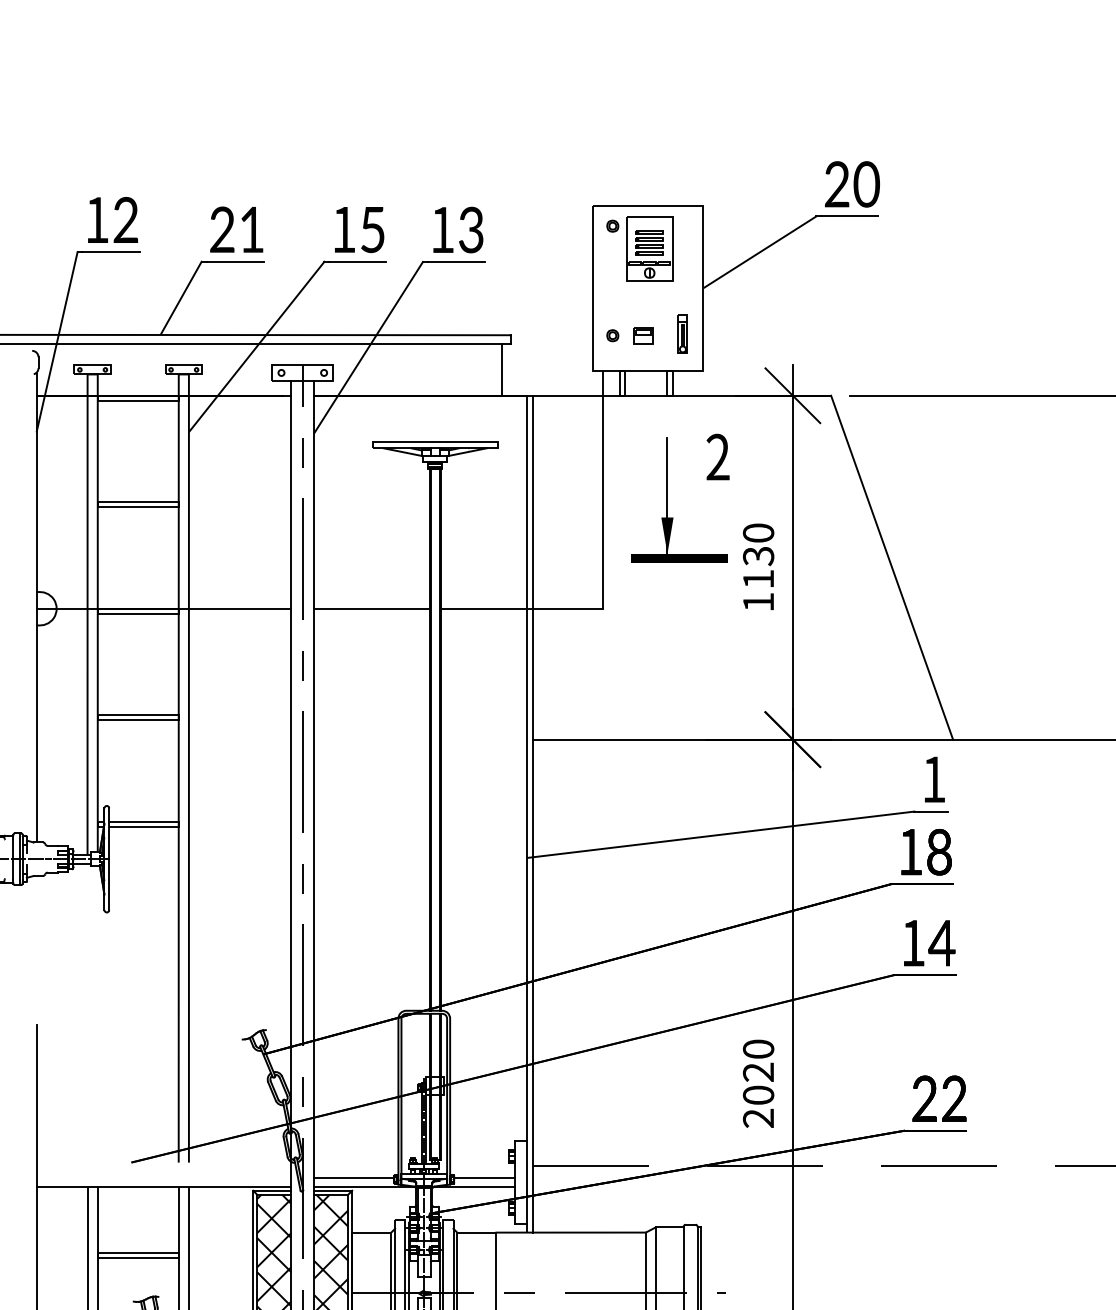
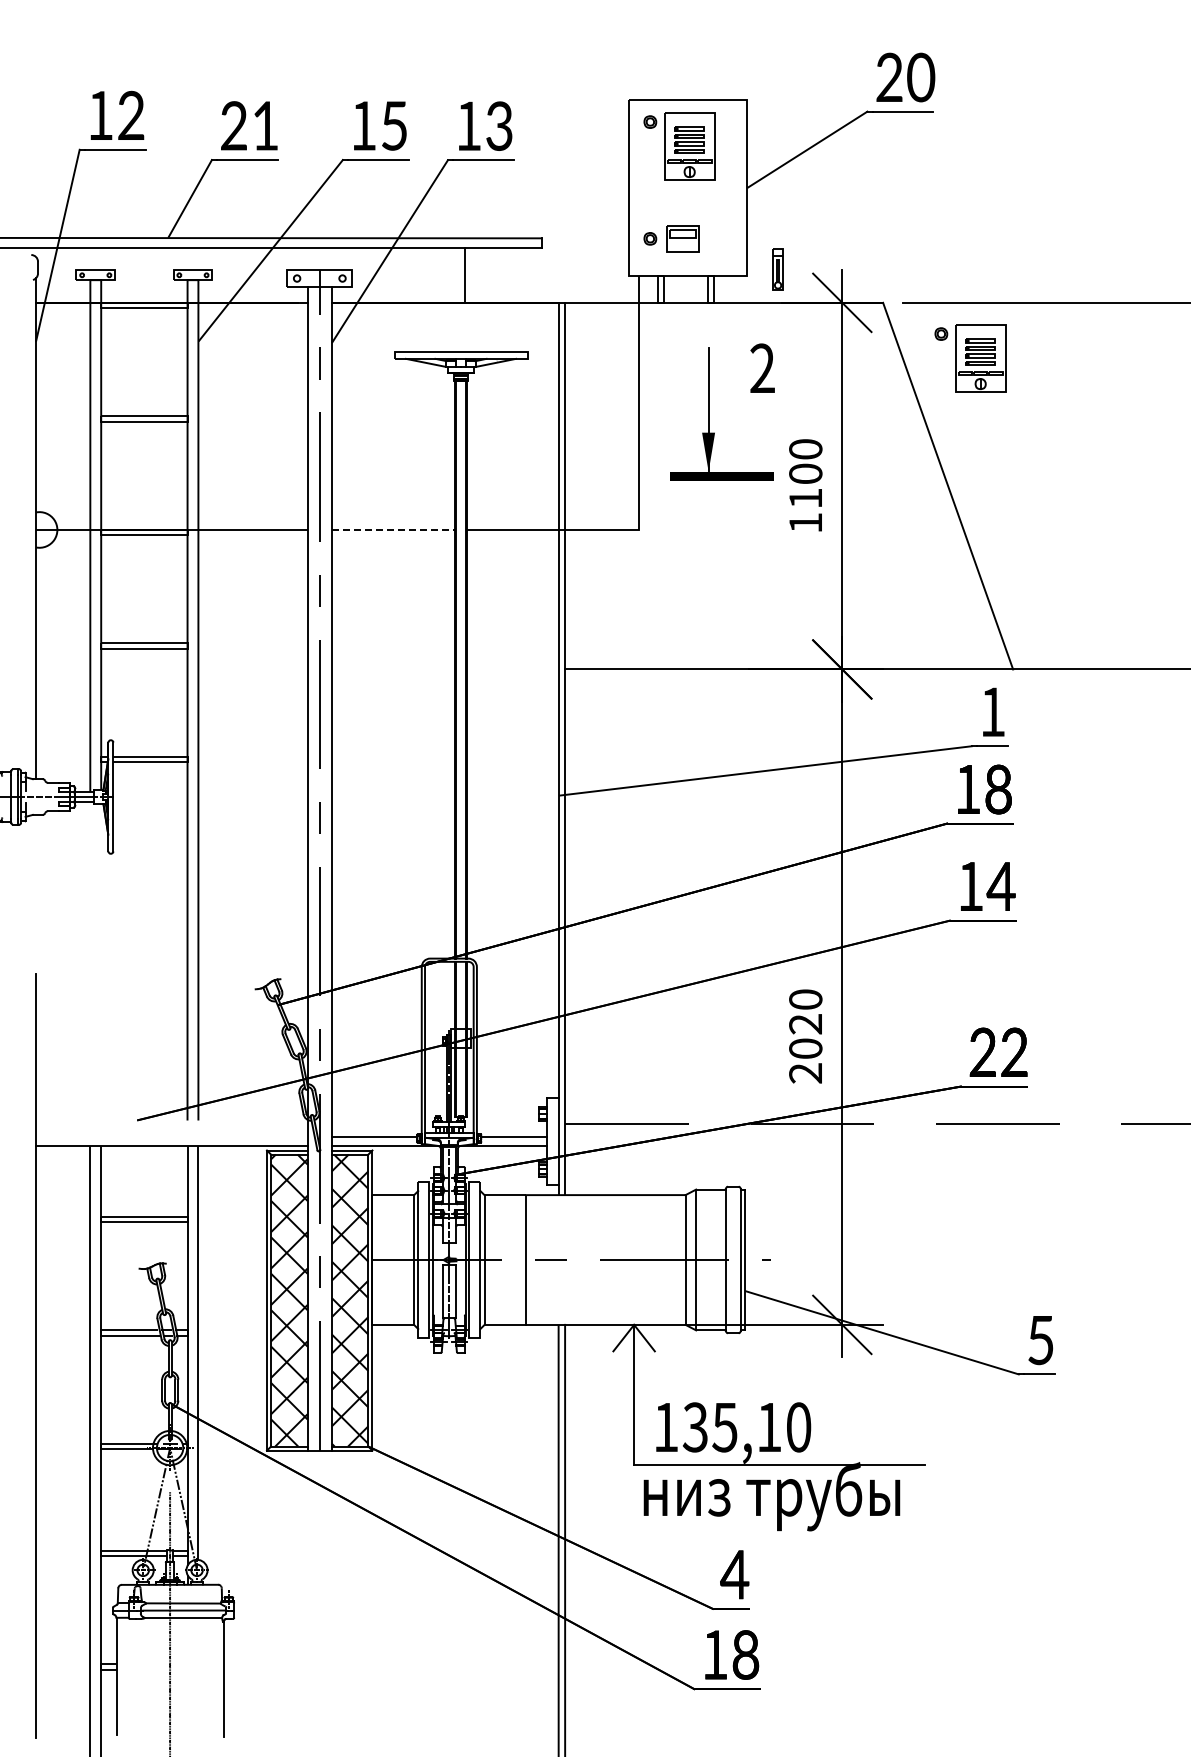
part: (682, 334) -> (777, 269), moved
part: (642, 335) -> (682, 238), size x1.6
line: (502, 370) -> (465, 275), moved
part: (913, 447) -> (970, 358), added
text: (758, 555) -> (805, 473), 1130 -> 1100
line: (371, 608) -> (393, 529), solid -> dashed

